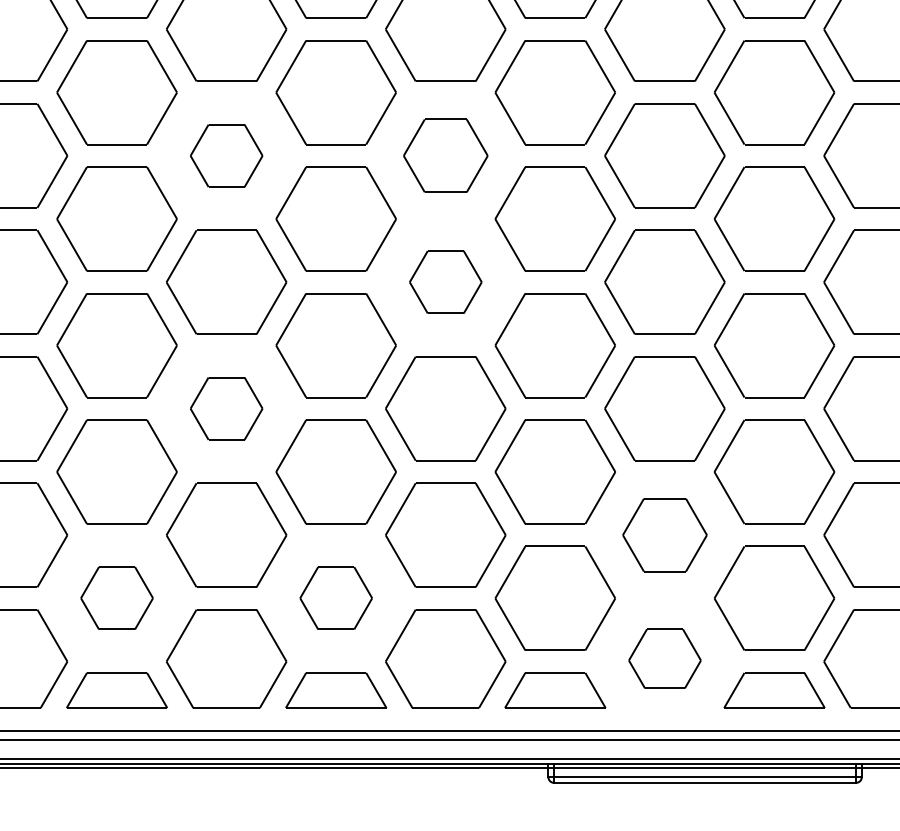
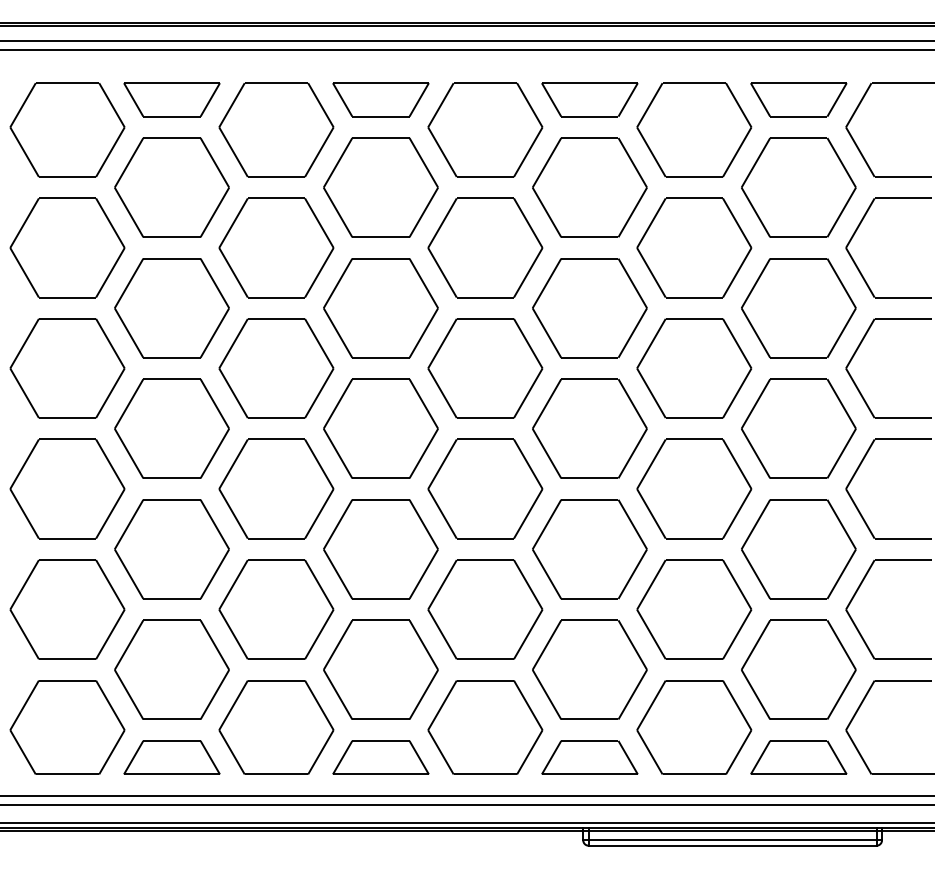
part: (226, 155) -> (276, 247), size x1.67
part: (445, 155) -> (485, 247), size x1.43
part: (445, 282) -> (485, 368), size x1.67
part: (226, 408) -> (276, 488), size x1.67
part: (665, 535) -> (694, 609), size x1.43
part: (116, 598) -> (171, 669), size x1.67
part: (335, 598) -> (380, 669), size x1.67
part: (665, 658) -> (694, 727), size x1.67

